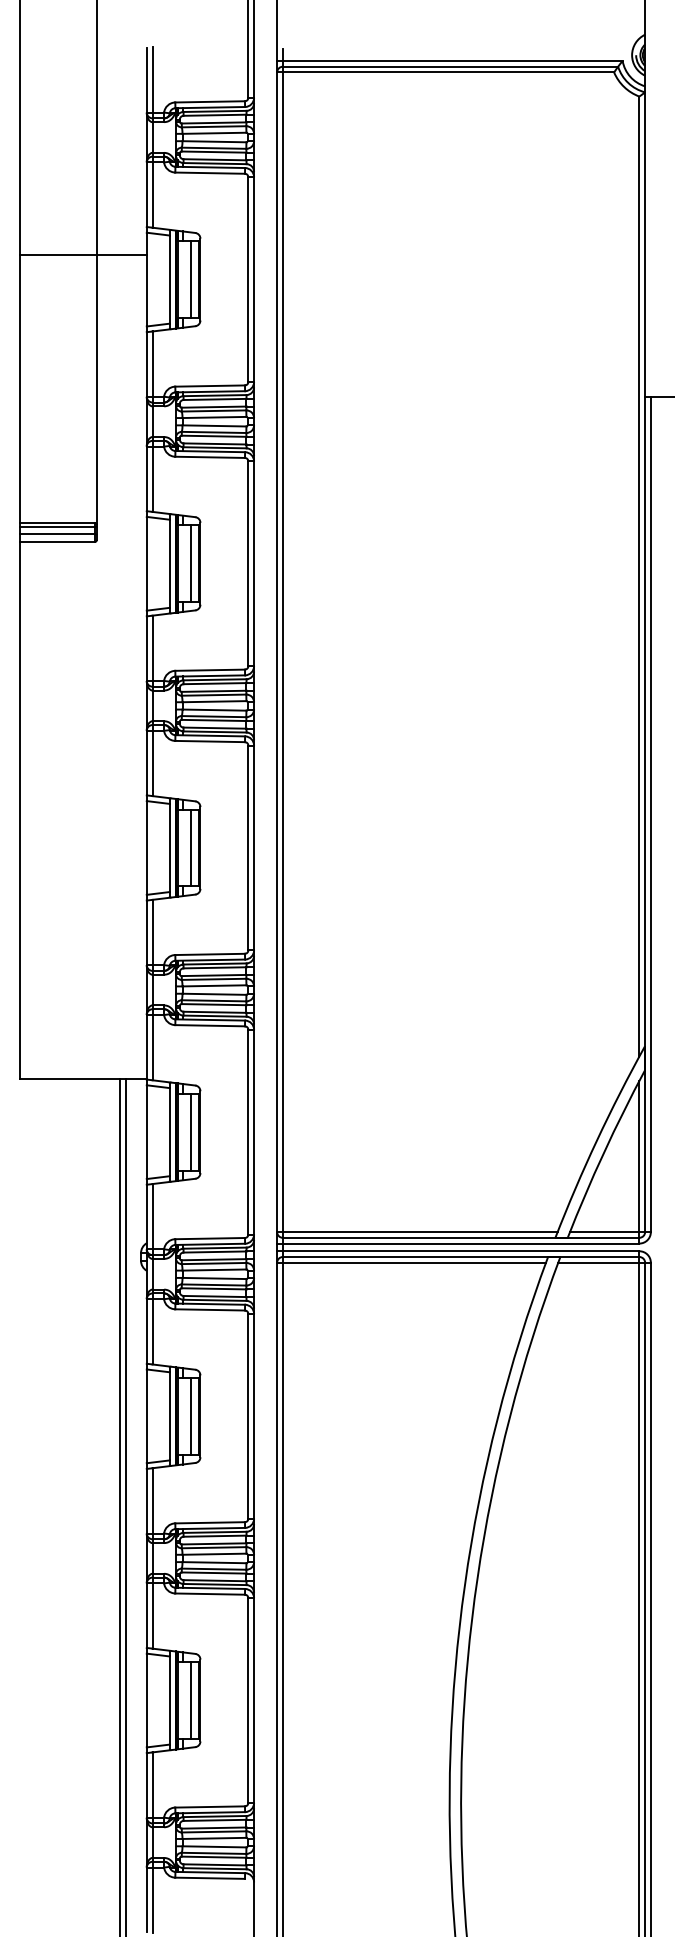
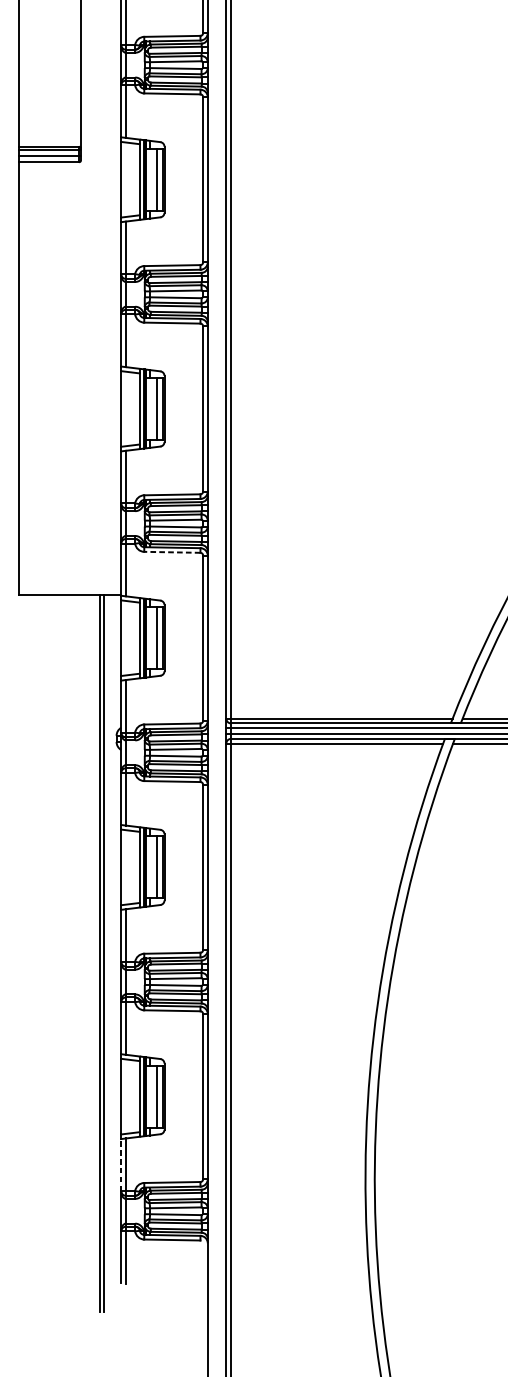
line: (210, 1025) -> (172, 552), solid -> dashed
line: (146, 1784) -> (120, 1164), solid -> dashed

